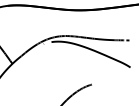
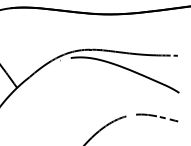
part: (114, 85) -> (157, 117), added

